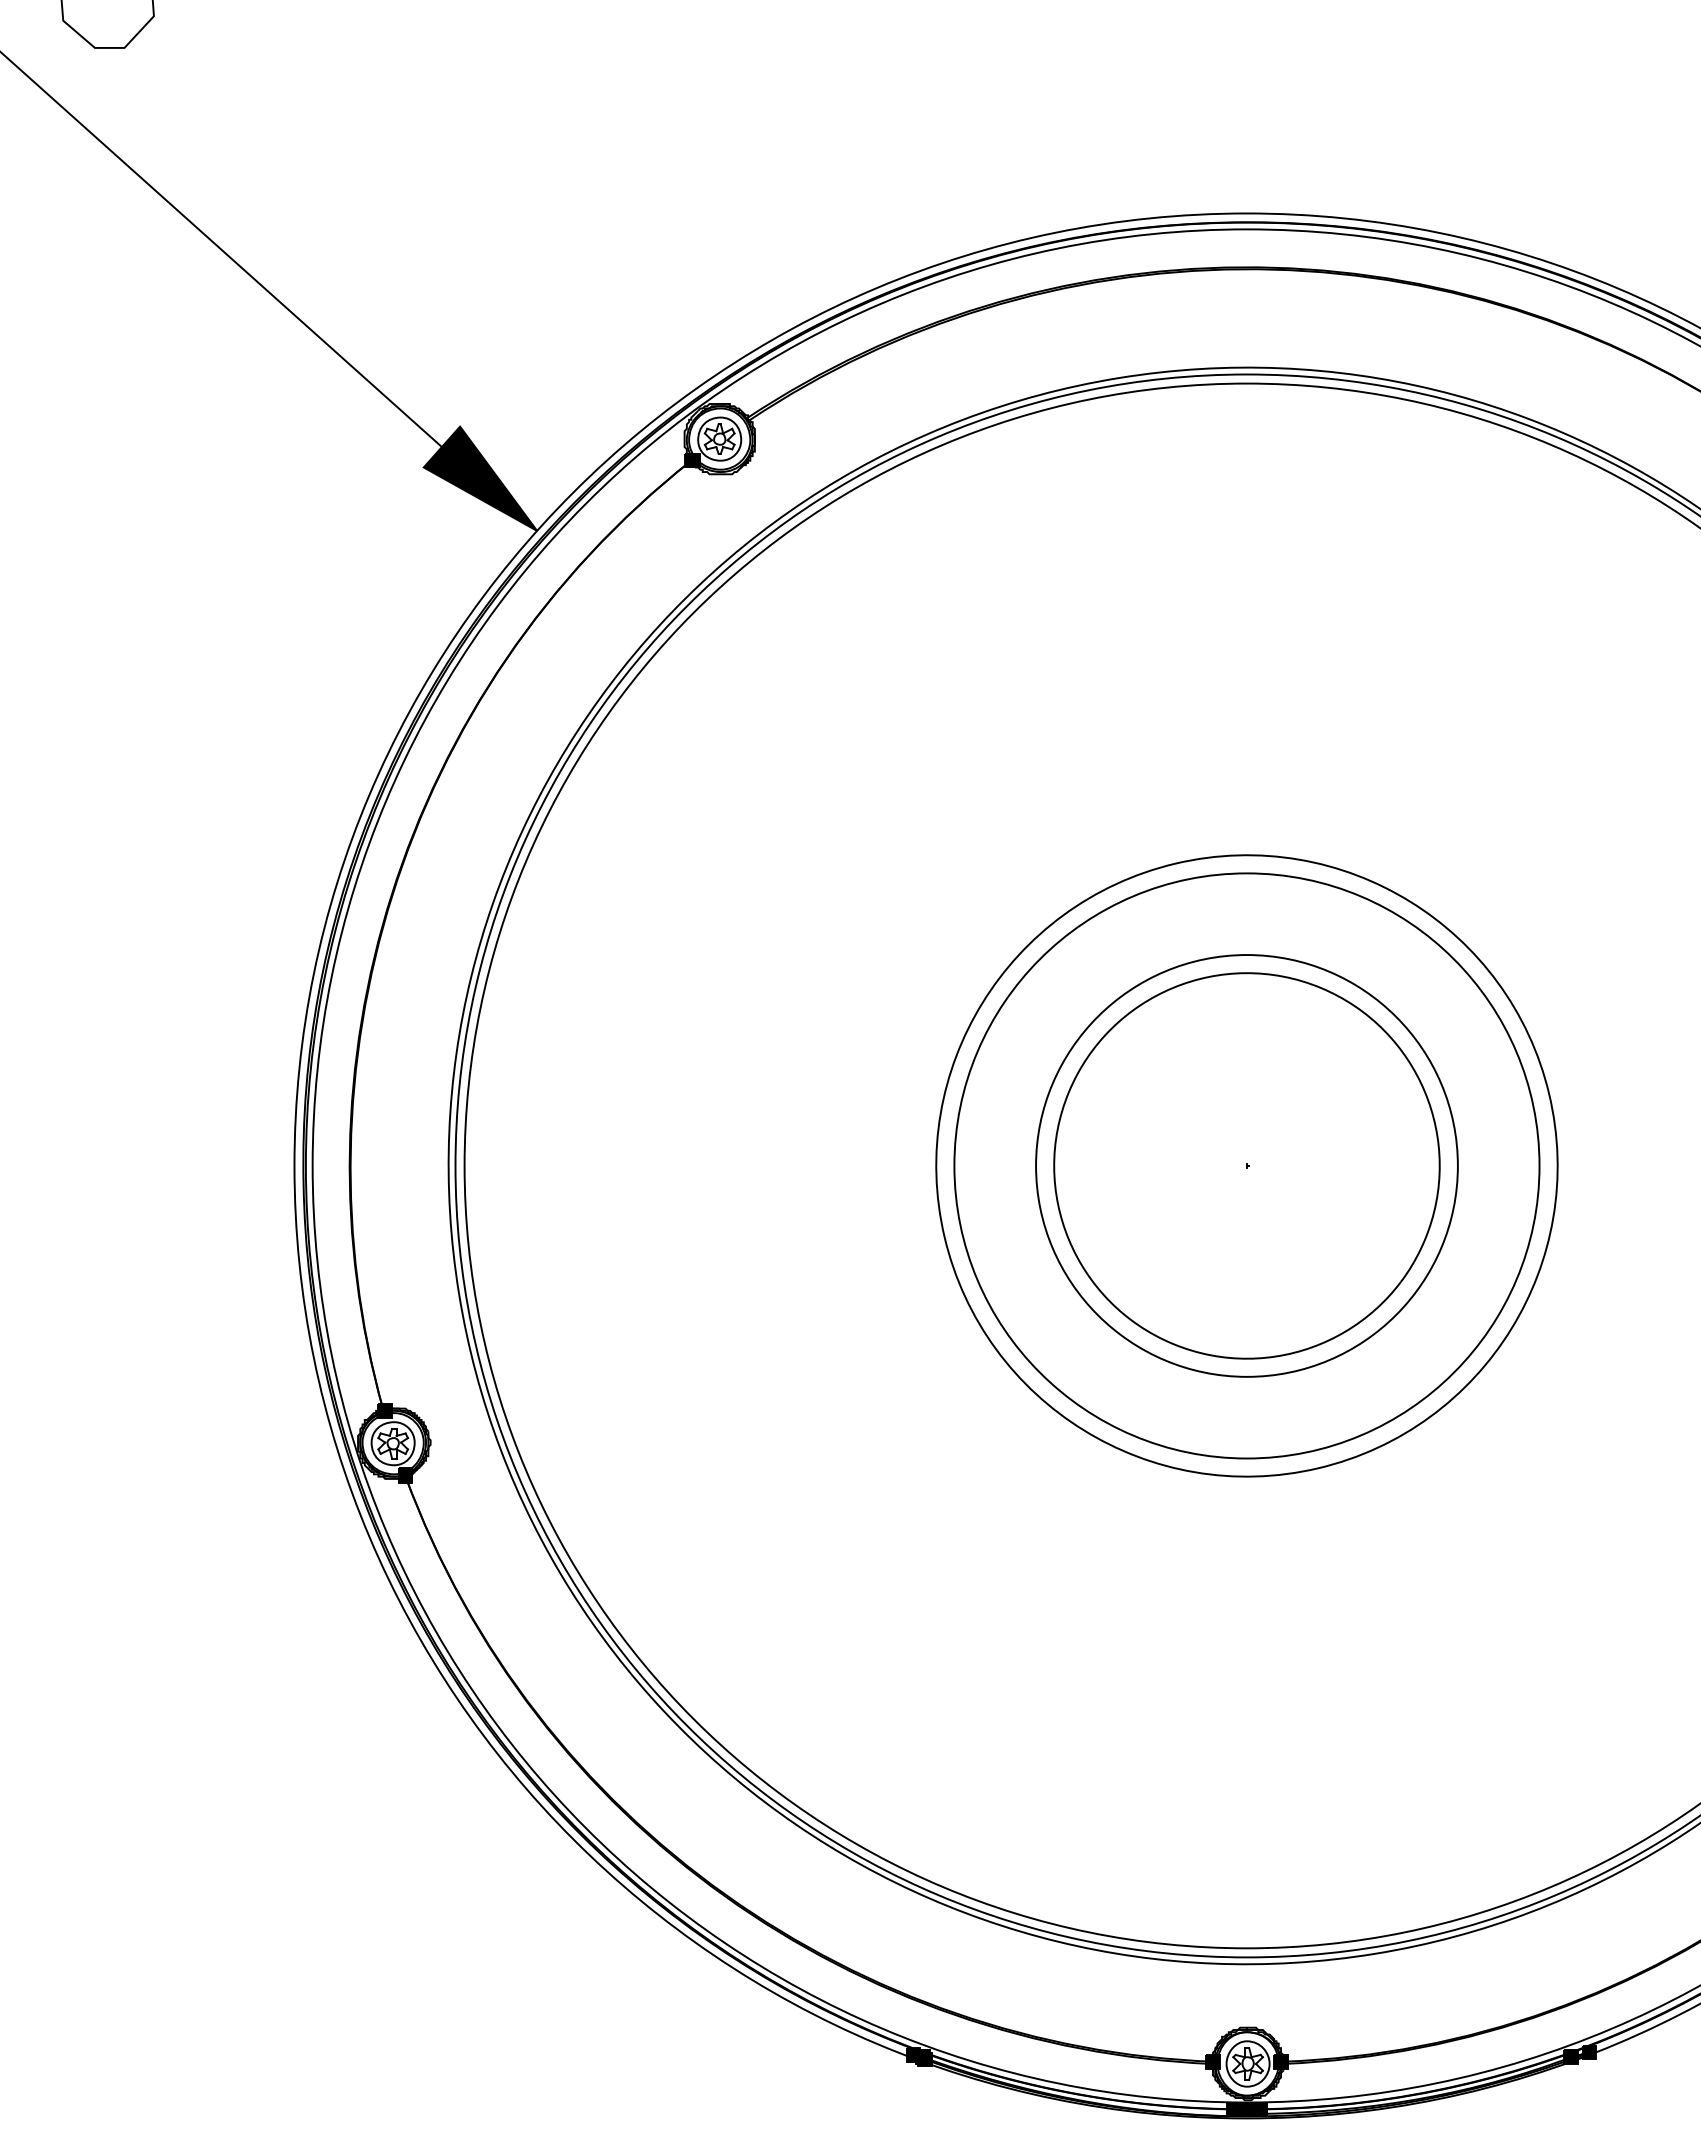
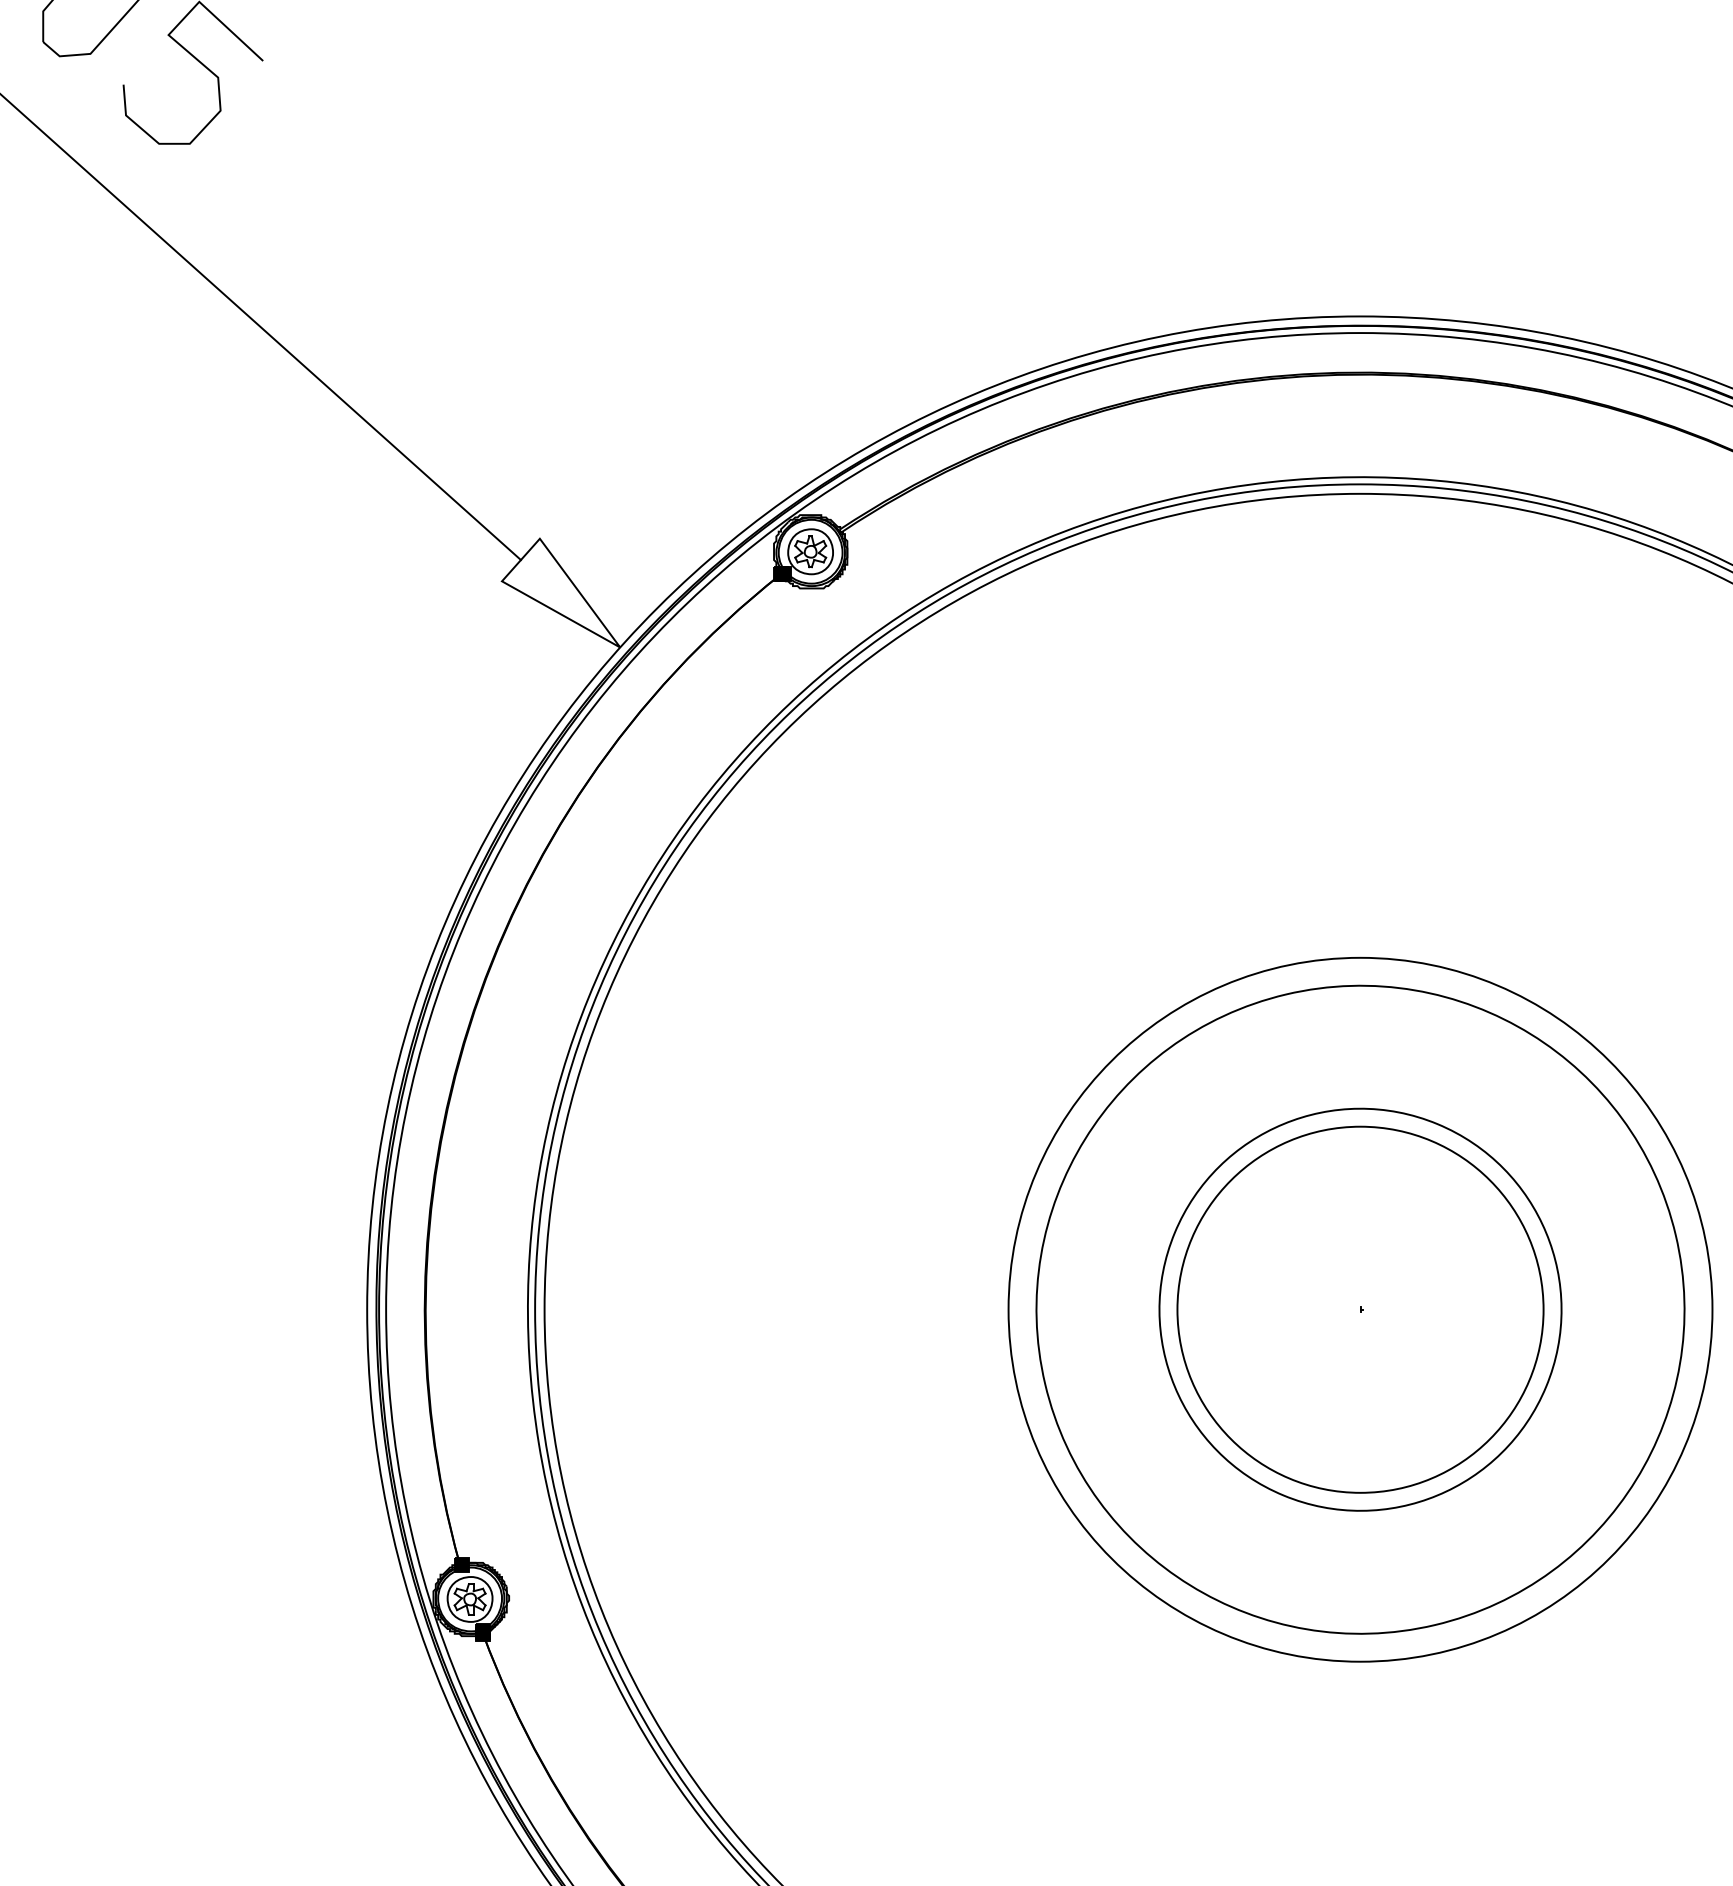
fill: (480, 478) -> (561, 592), removed
circle: (1246, 1165) -> (1360, 1309), size x0.6
circle: (1246, 1165) -> (1360, 1309), size x1.6

